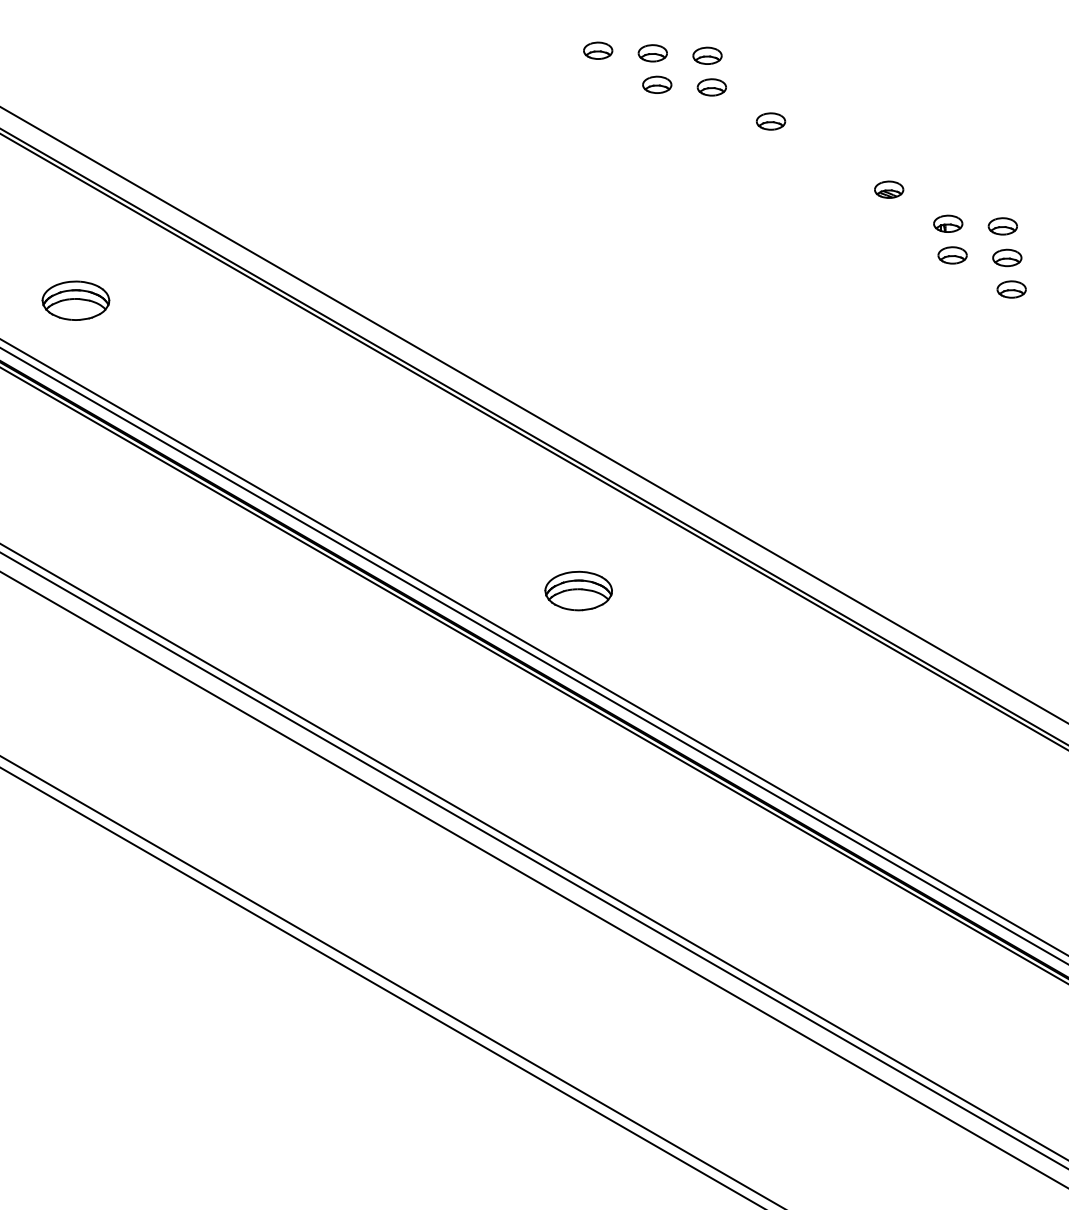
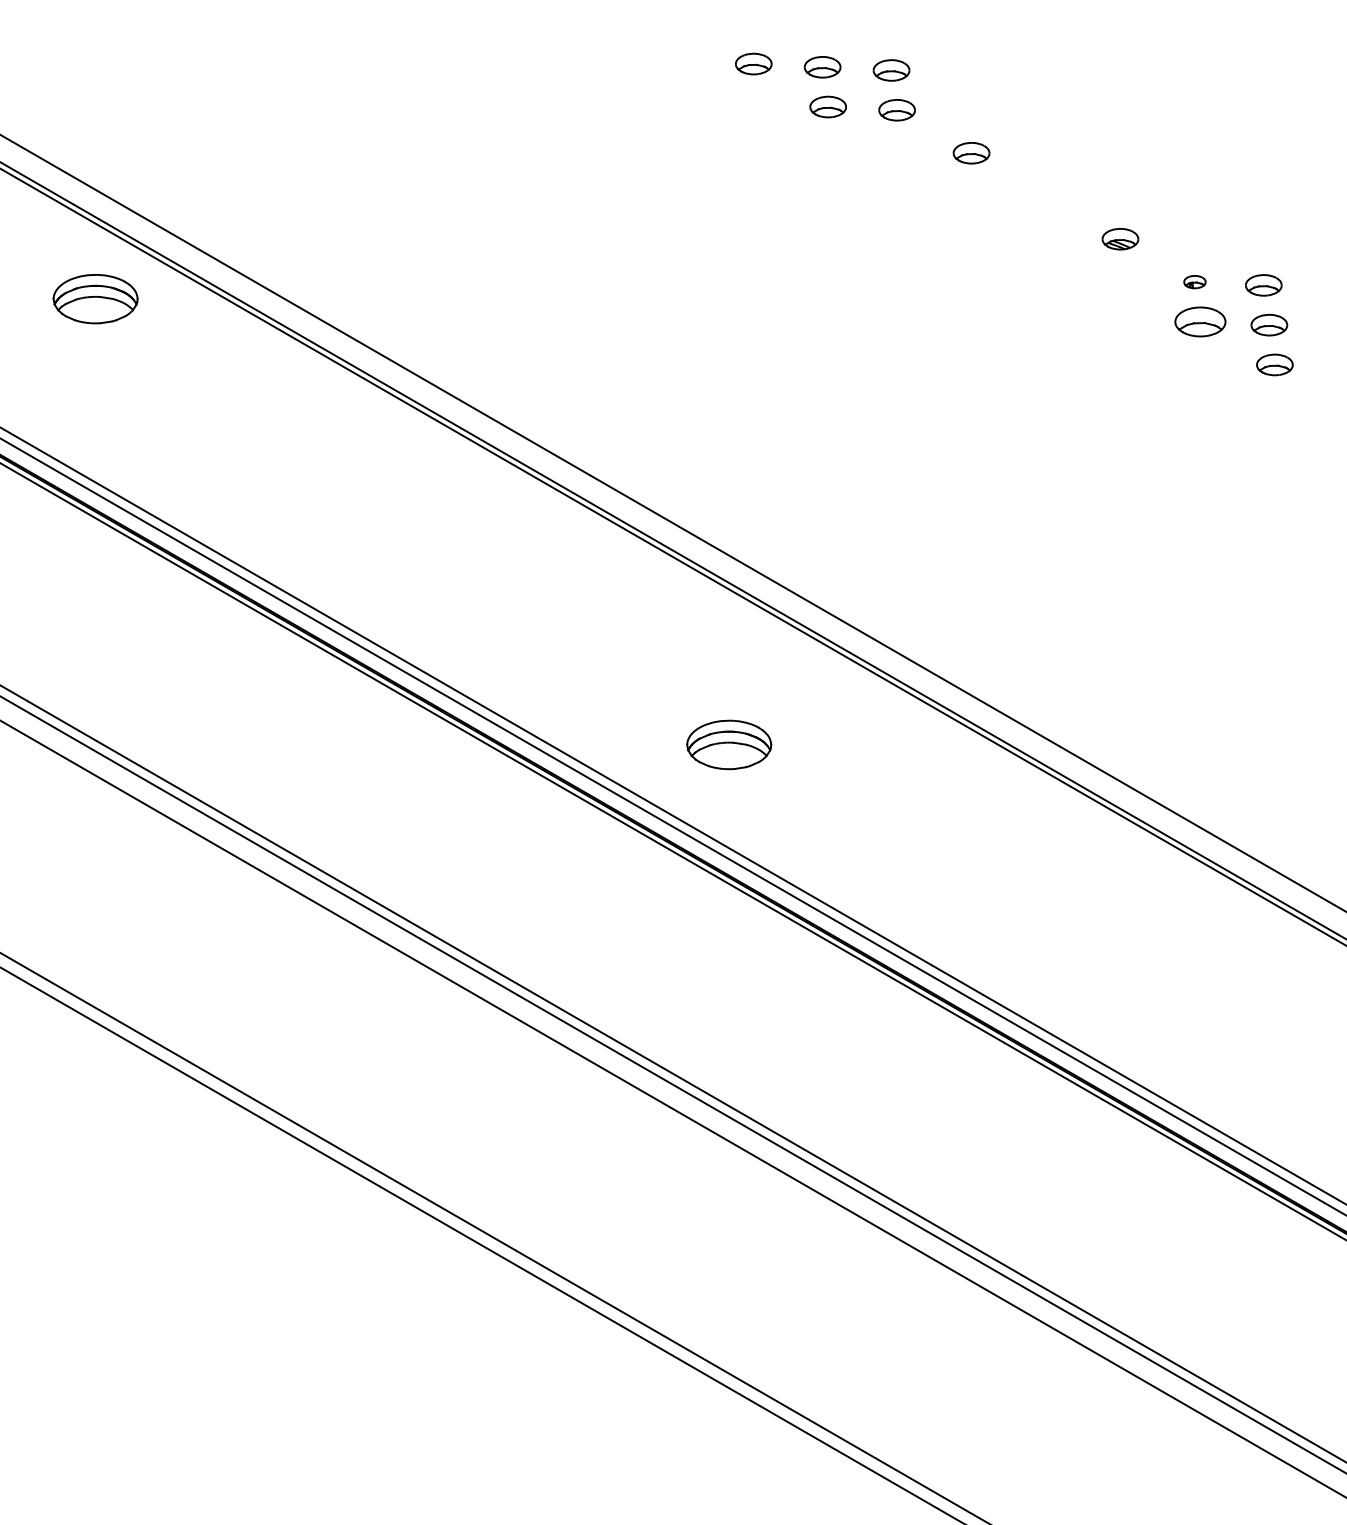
part: (947, 223) -> (1194, 281), size x0.6
part: (952, 255) -> (1200, 321), size x1.4
part: (75, 301) -> (95, 299), moved

